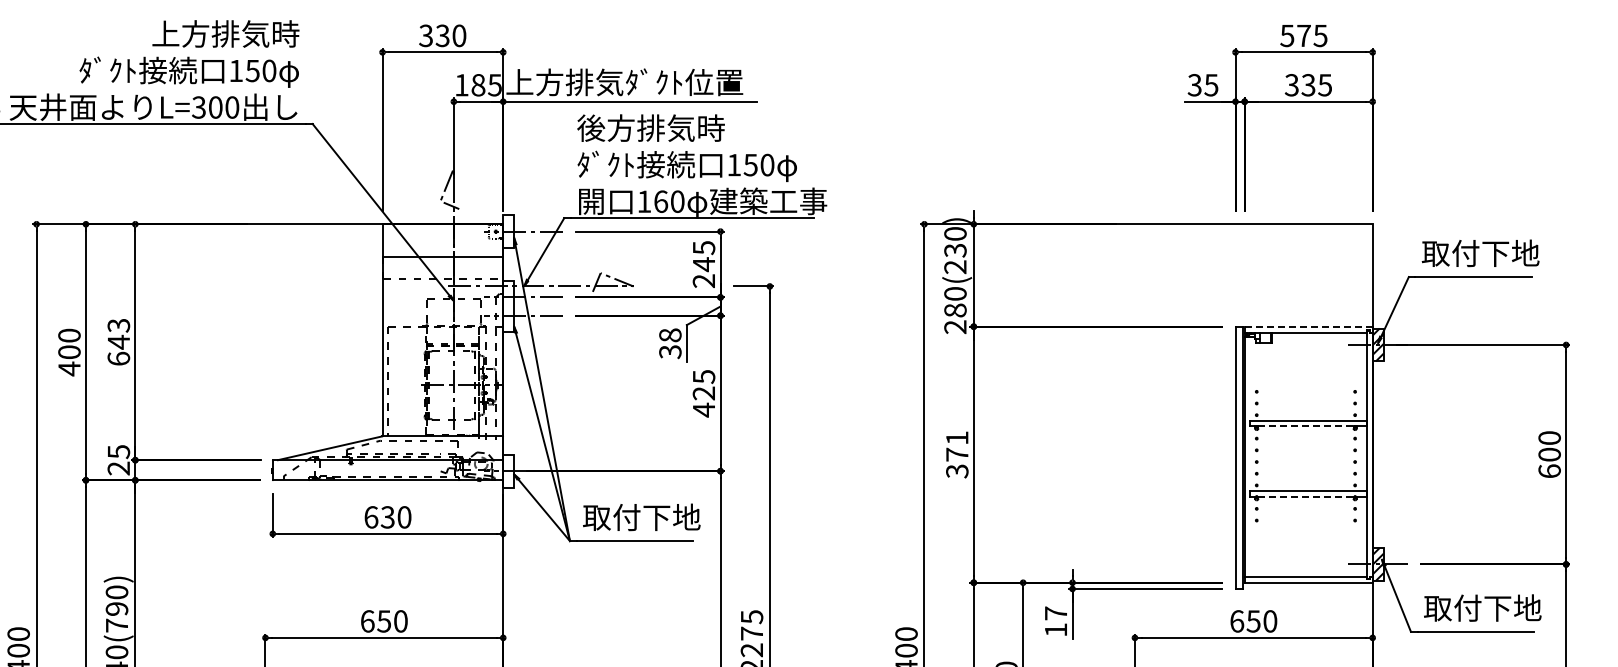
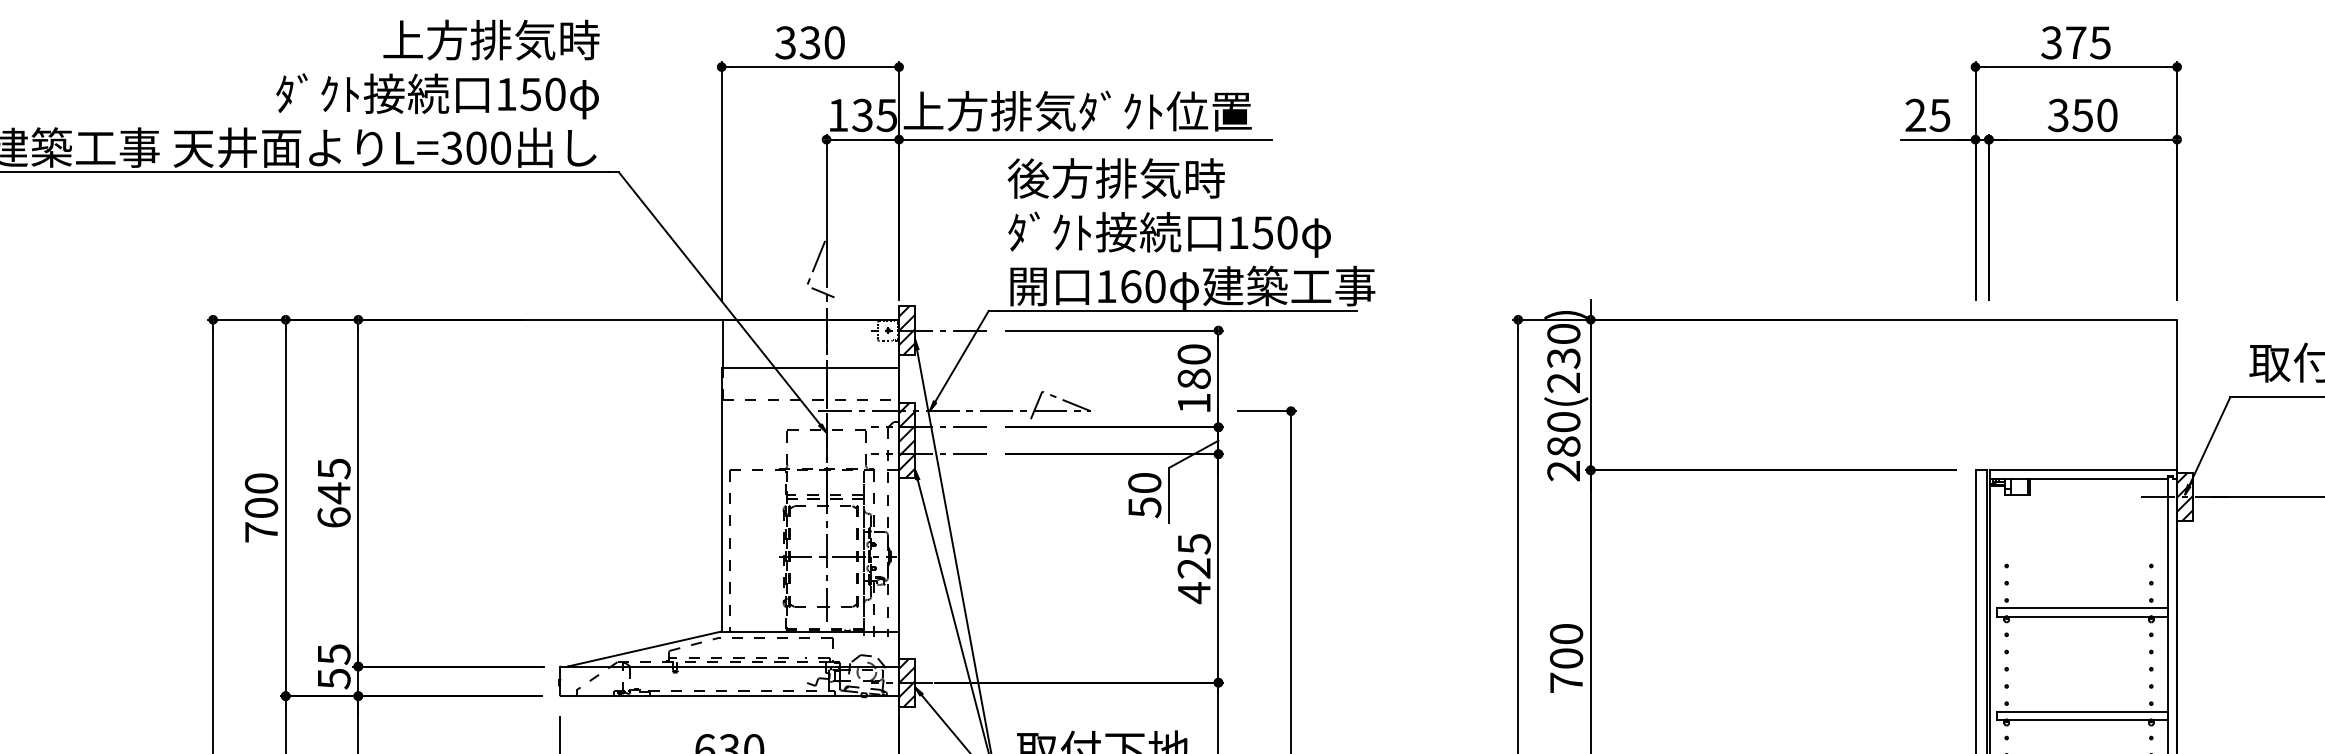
text: (1287, 35) -> (2051, 42), 575 -> 375
text: (478, 85) -> (862, 115), 185 -> 135
text: (1194, 85) -> (1915, 115), 35 -> 25
text: (1317, 85) -> (2095, 115), 335 -> 350
hatch: (508, 231) -> (906, 330), added
text: (703, 264) -> (1193, 378), 245 -> 180
hatch: (508, 306) -> (906, 440), added
text: (118, 325) -> (333, 468), 643 -> 645
line: (1308, 326) -> (2082, 470), dashed -> solid
text: (670, 343) -> (1144, 495), 38 -> 50
text: (69, 368) -> (261, 531), 400 -> 700
line: (1305, 426) -> (2078, 617), dashed -> solid
text: (957, 454) -> (1566, 658), 371 -> 700
text: (118, 468) -> (333, 678), 25 -> 55
hatch: (508, 470) -> (906, 681), added
line: (1305, 496) -> (2078, 719), dashed -> solid

